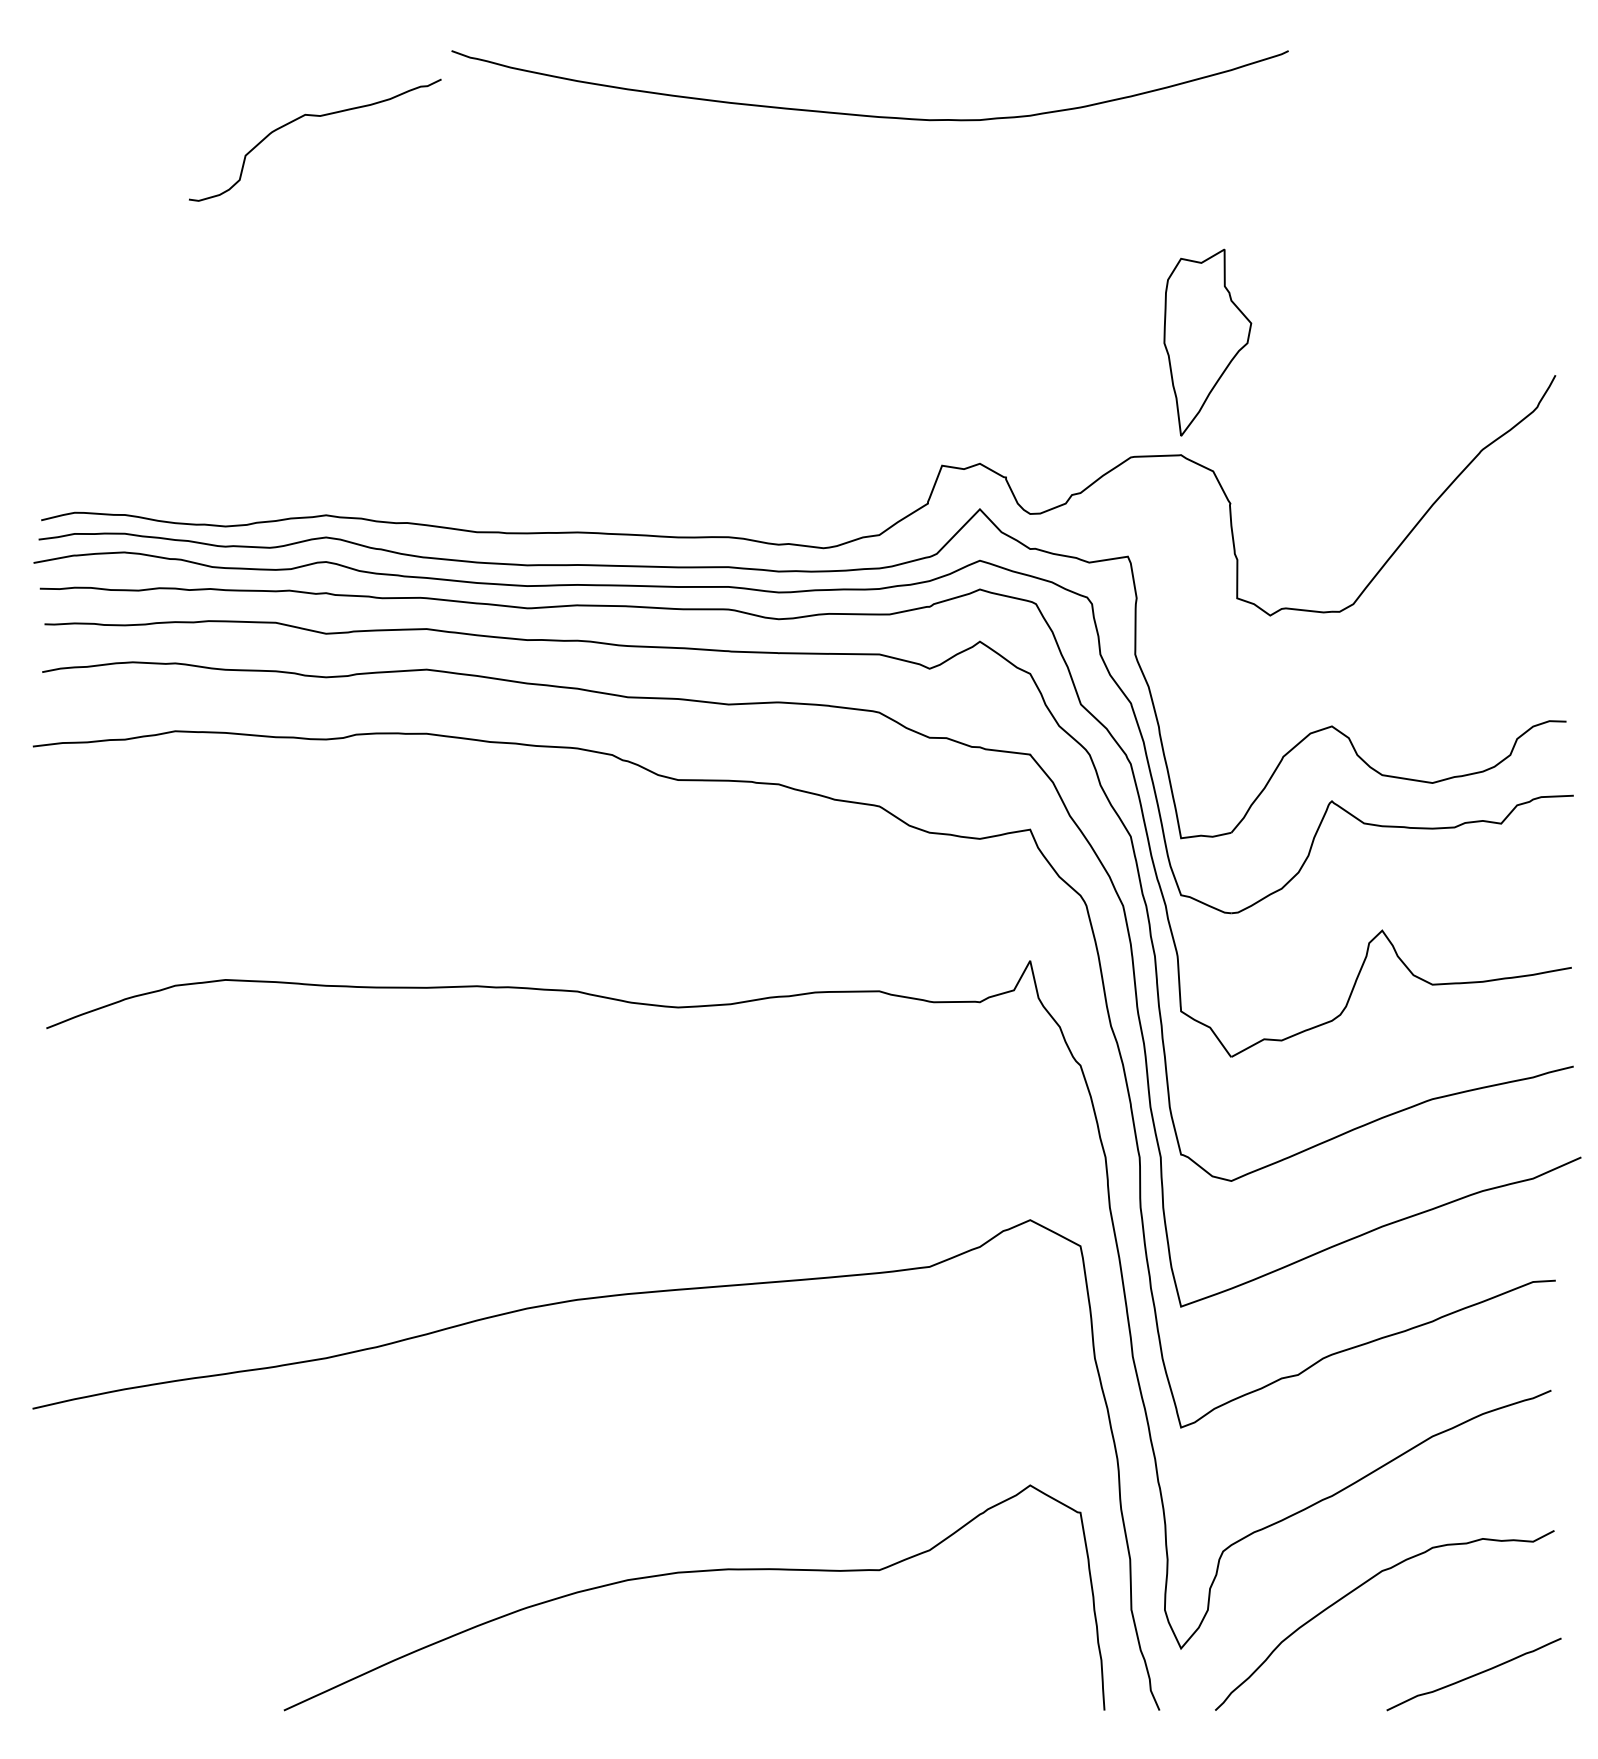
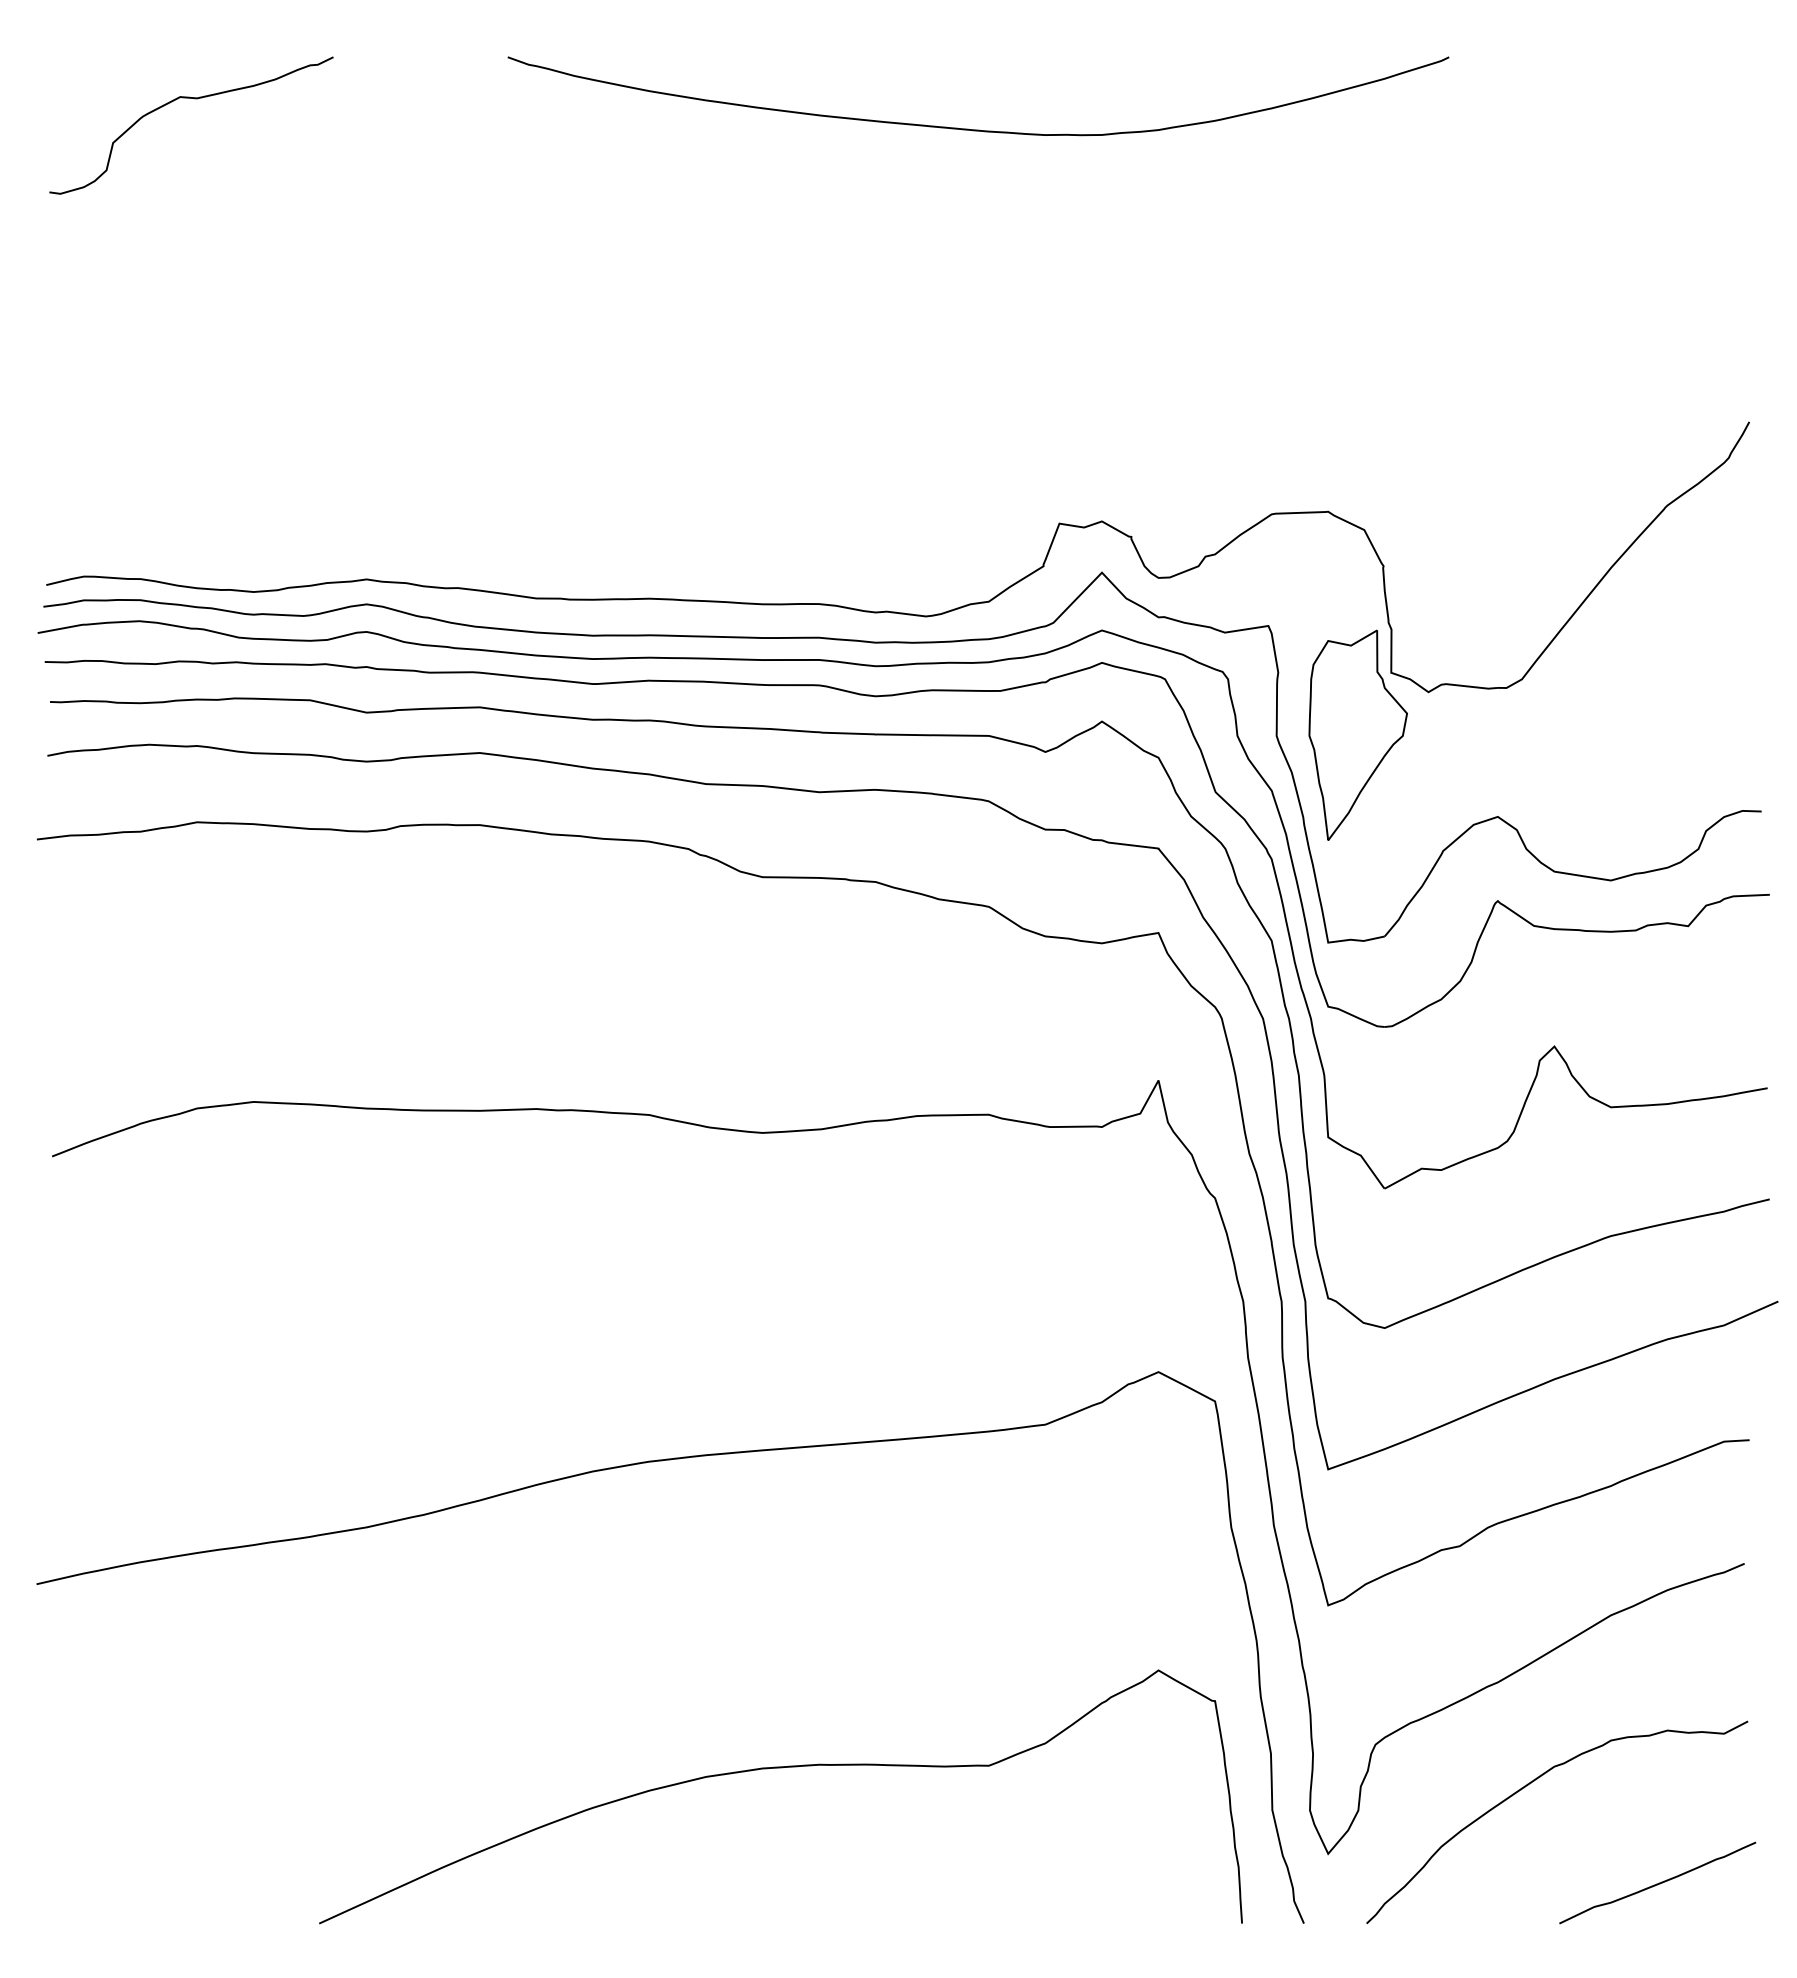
curve: (317, 117) -> (194, 99), moved
part: (1207, 341) -> (1357, 734), moved

